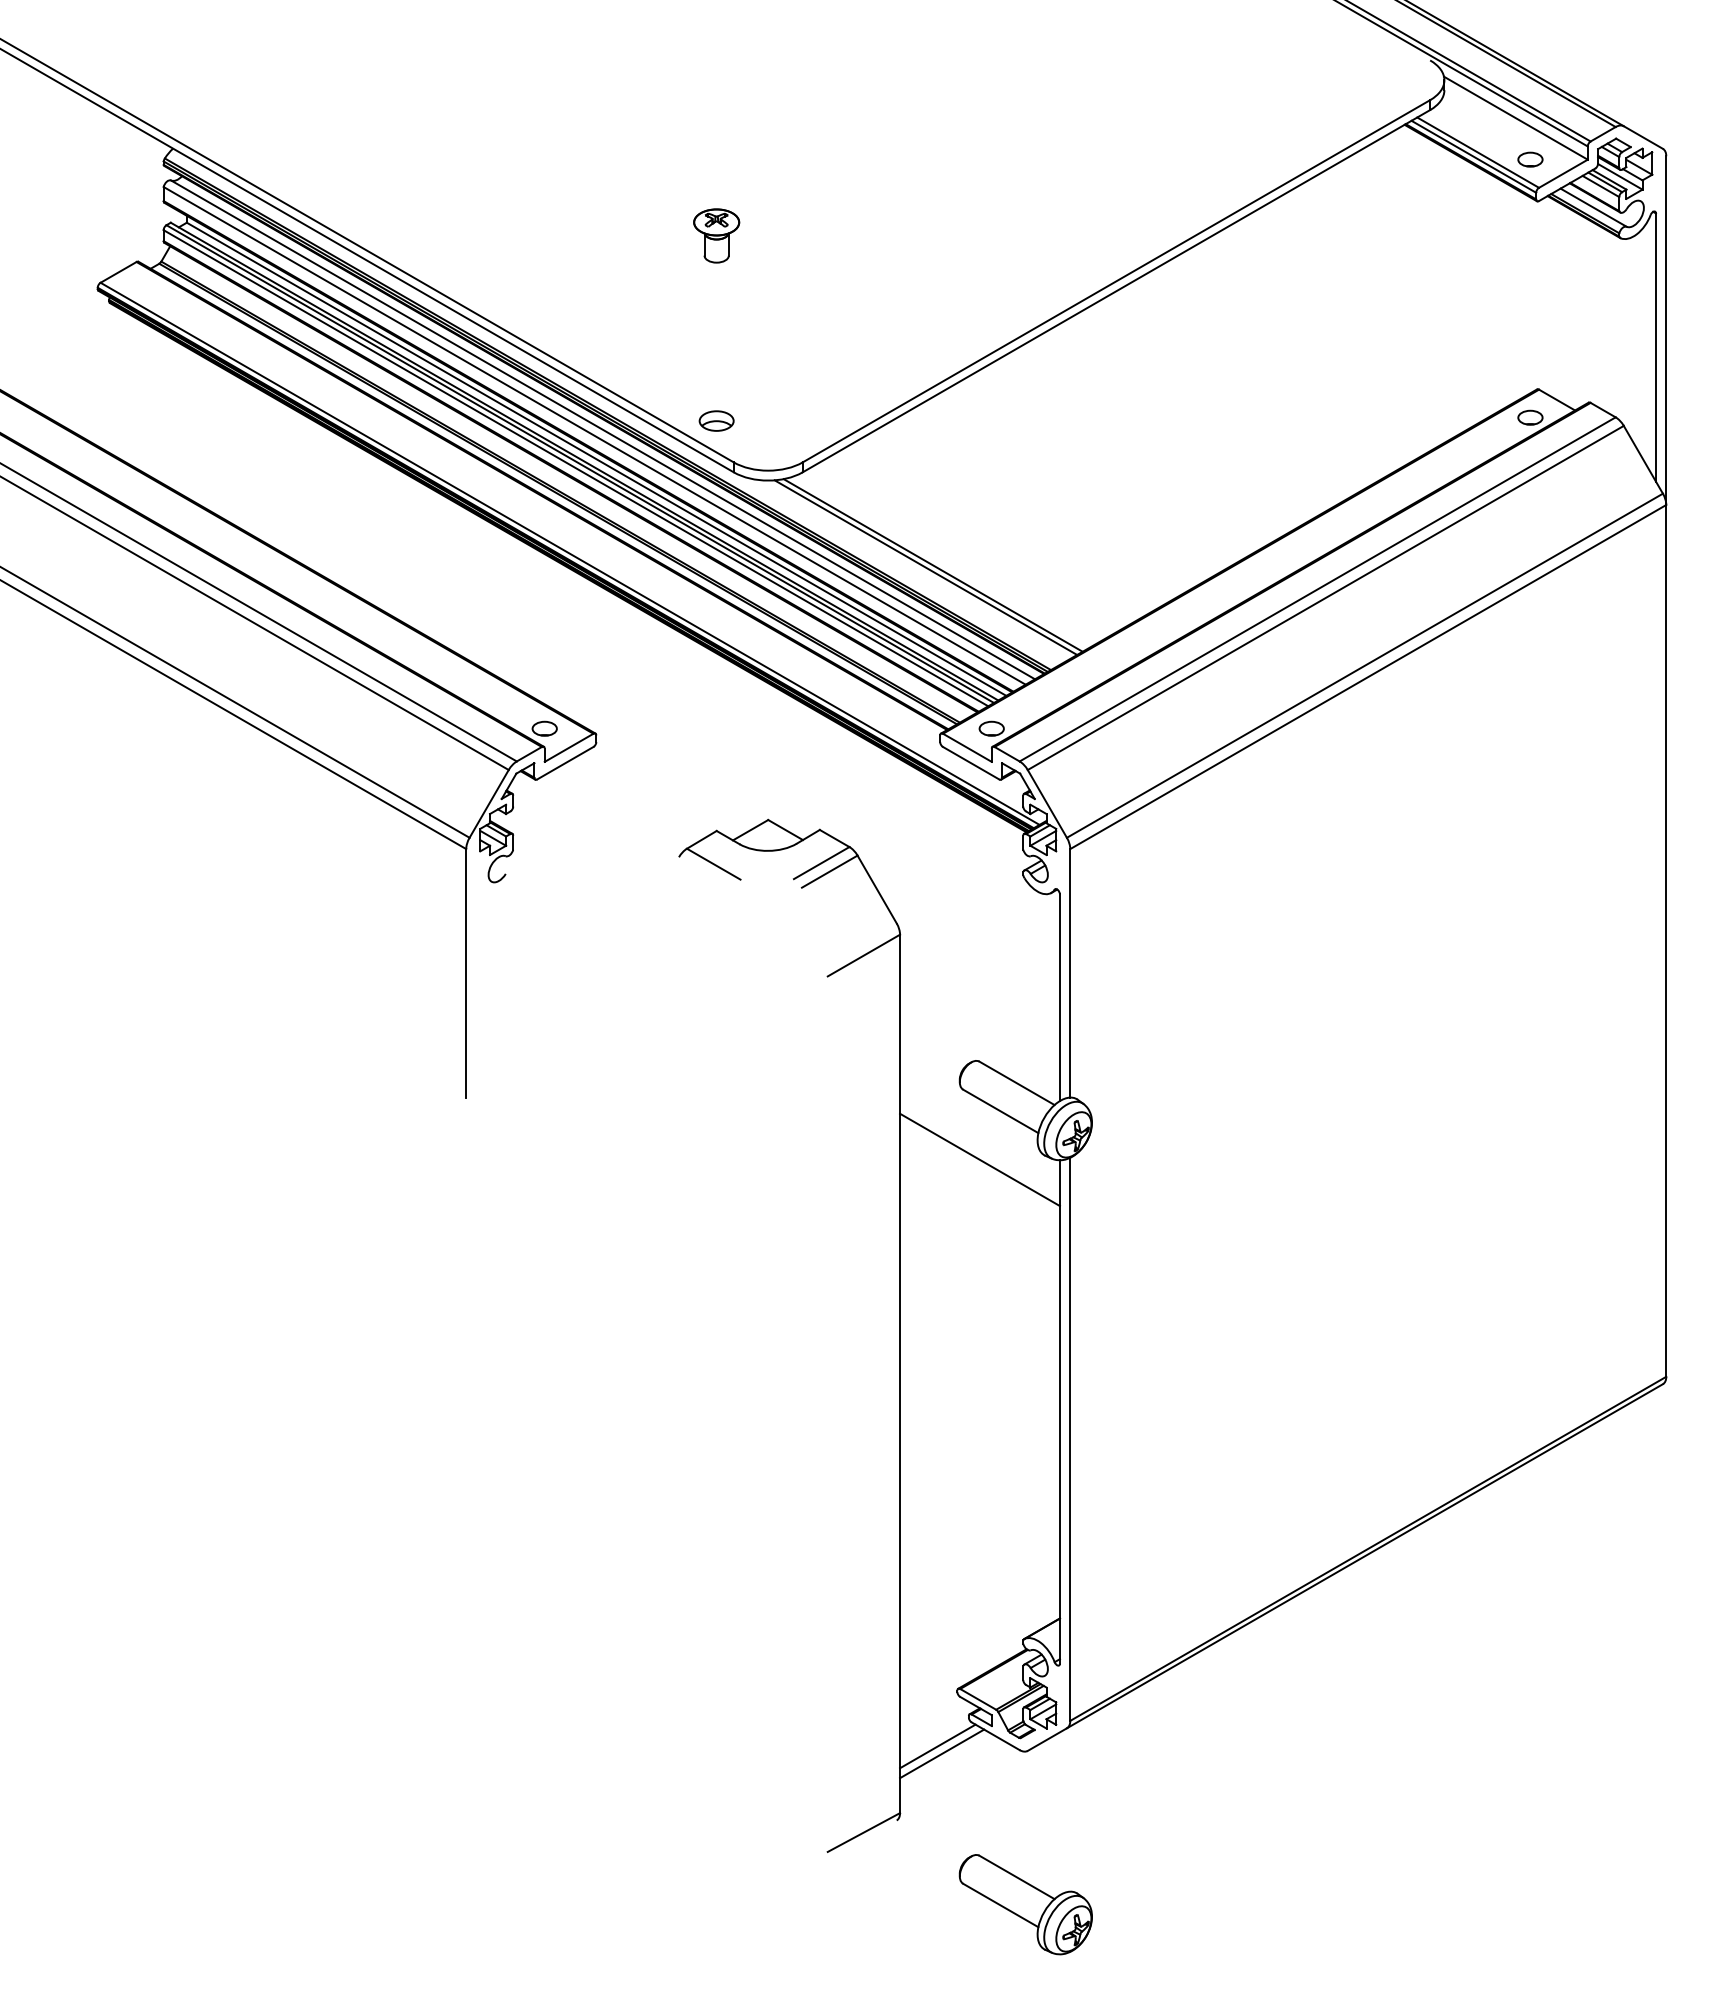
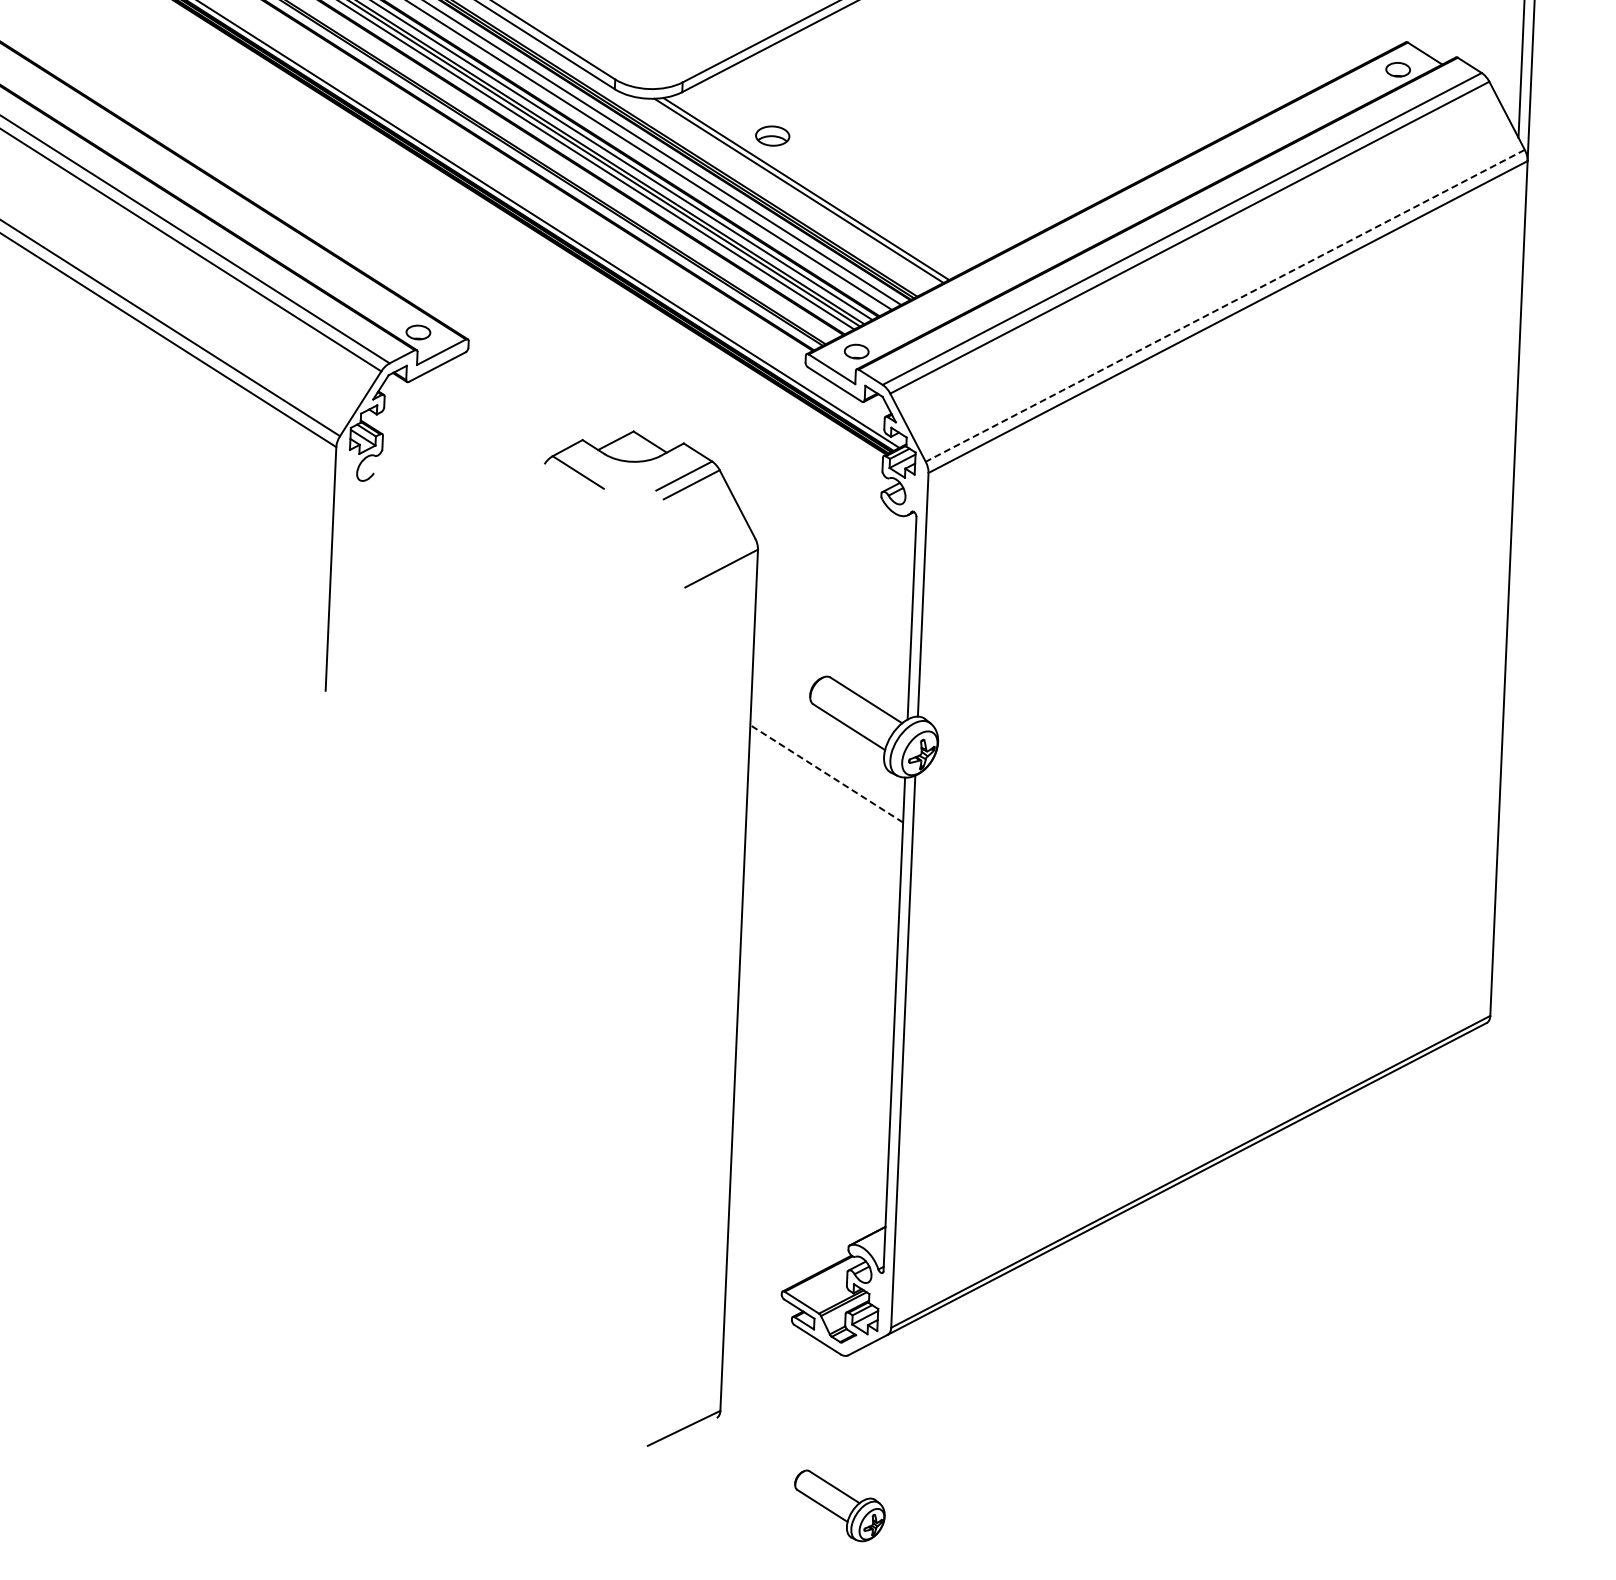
part: (716, 420) -> (772, 135), moved
line: (1364, 666) -> (1224, 306), solid -> dashed
line: (979, 1159) -> (826, 773), solid -> dashed
line: (937, 1746) -> (759, 1347), removed
line: (942, 1753) -> (764, 1354), removed
part: (1025, 1904) -> (839, 1505), size x0.7

